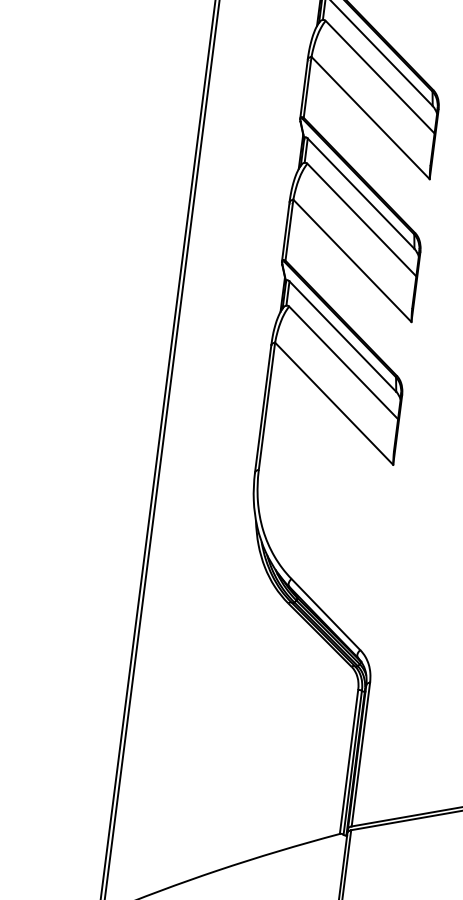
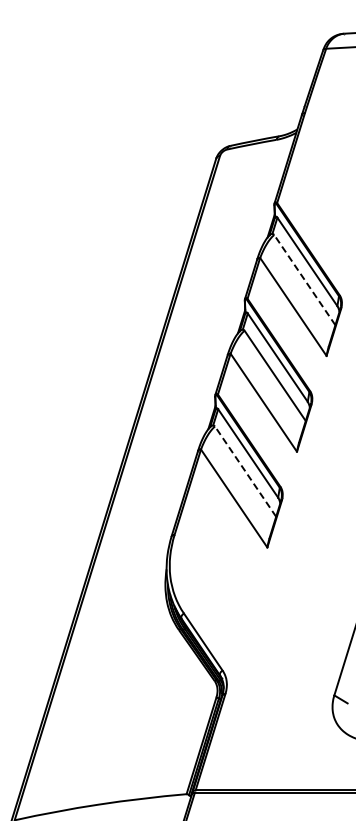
line: (379, 77) -> (304, 280), solid -> dashed
line: (343, 362) -> (245, 471), solid -> dashed

